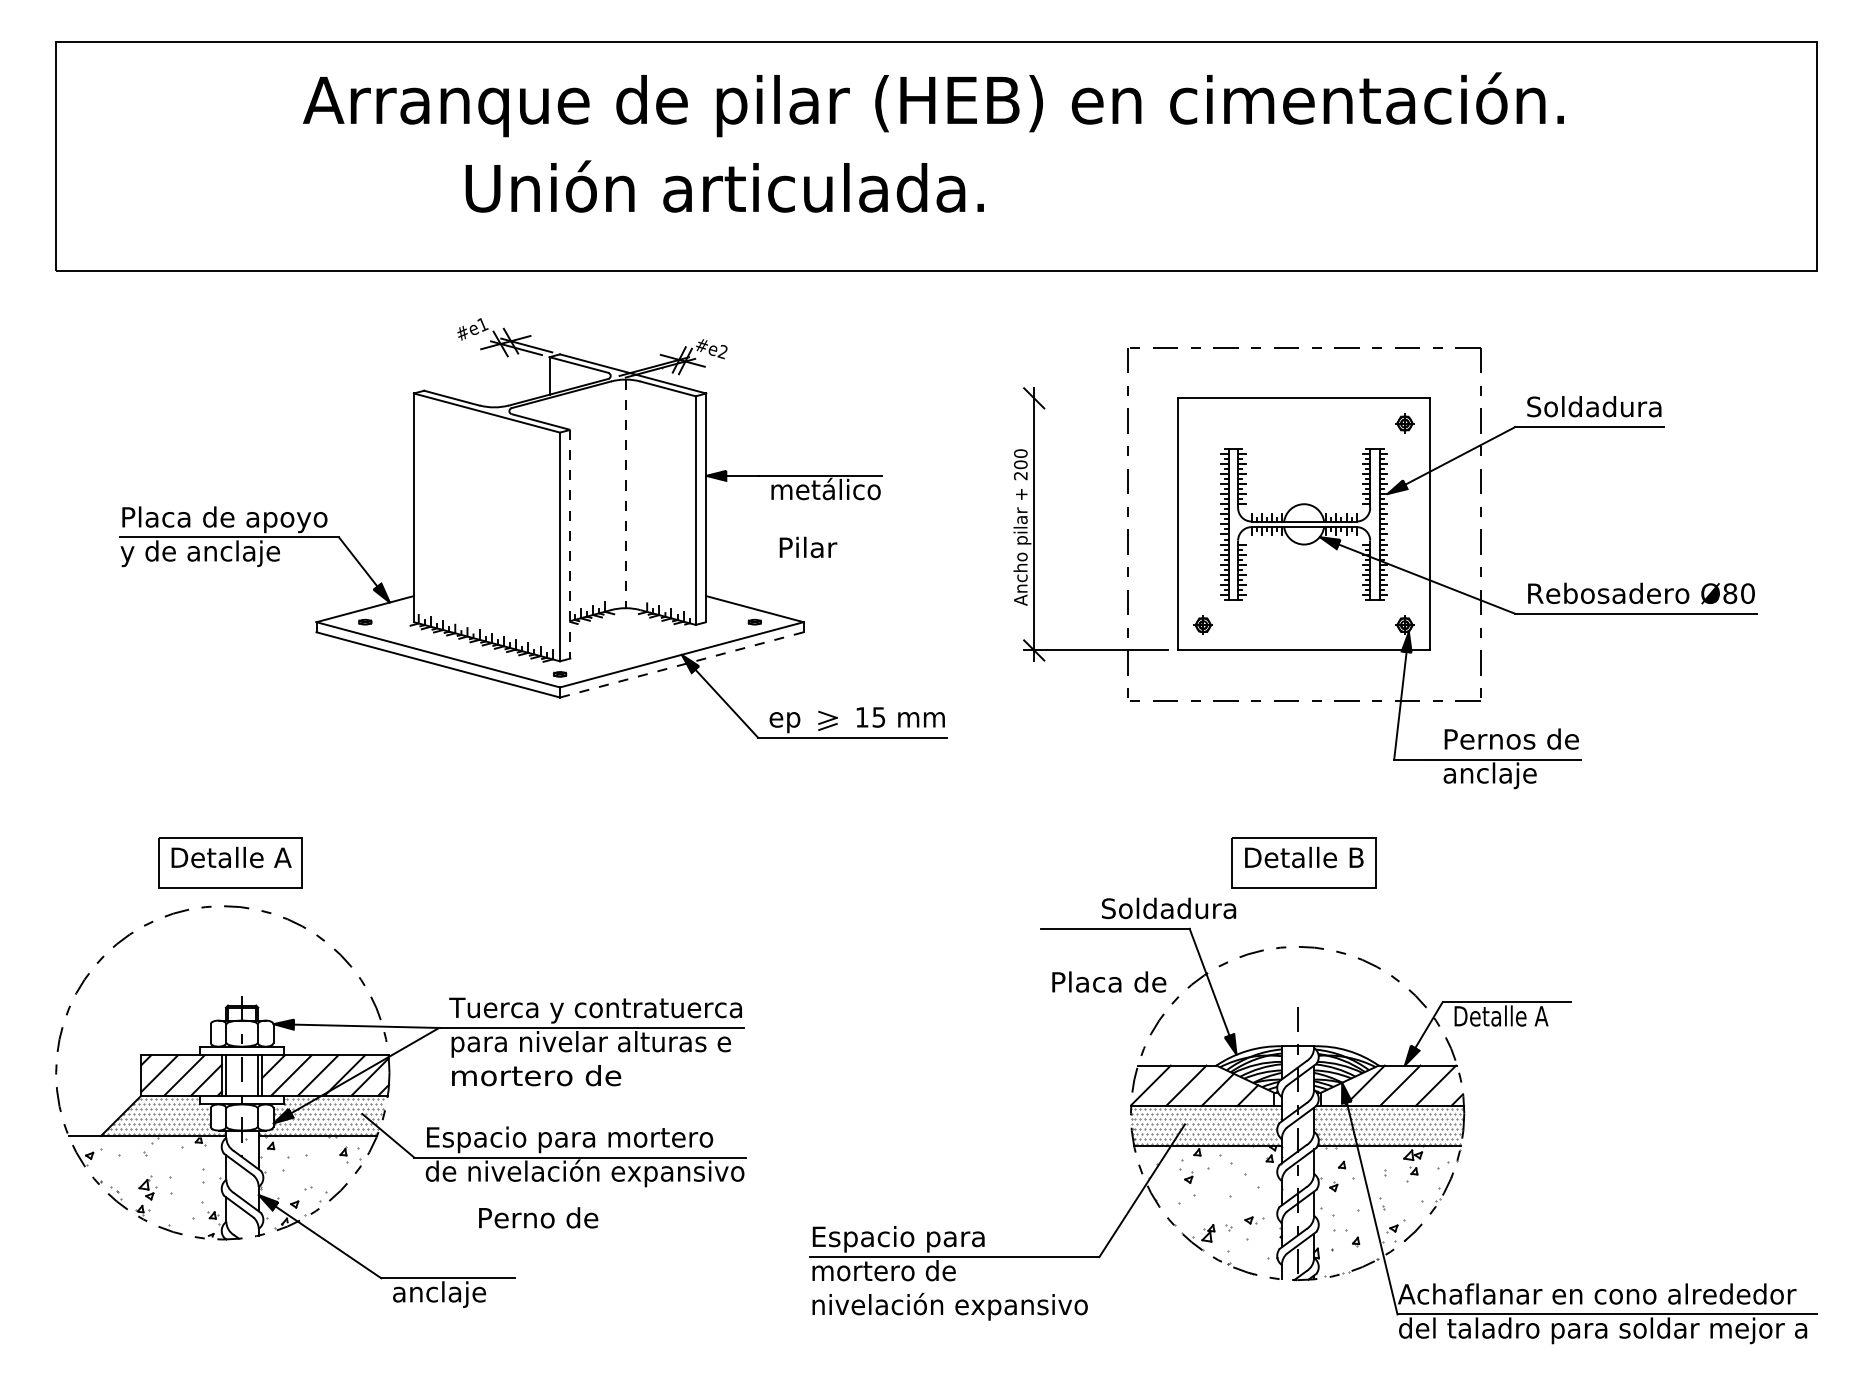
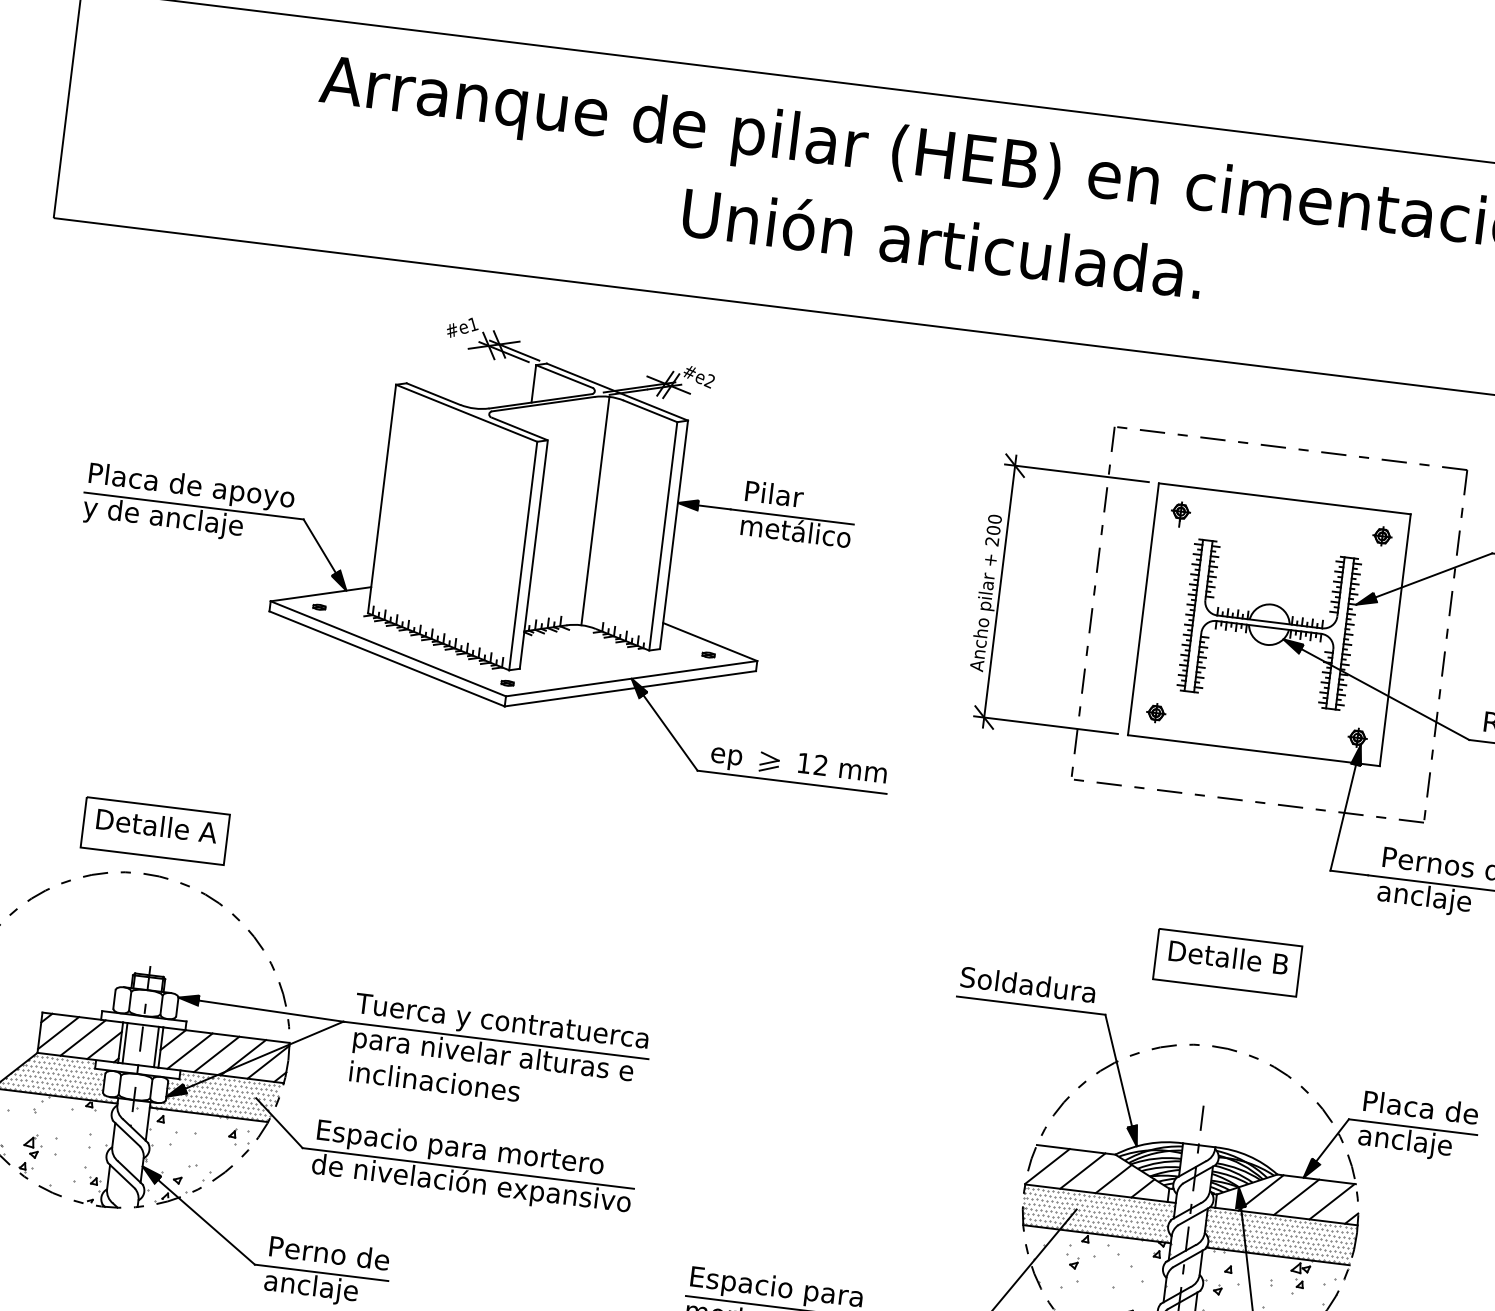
text: (724, 186) -> (942, 241), moved
line: (1096, 398) -> (1077, 473), added
part: (1202, 426) -> (1179, 514), added
line: (625, 494) -> (595, 511), dashed -> solid
line: (570, 544) -> (533, 554), dashed -> solid
text: (808, 547) -> (774, 494), moved
line: (682, 664) -> (631, 688), dashed -> solid
text: (878, 717) -> (820, 765), 15 -> 12
text: (1169, 908) -> (1028, 984), moved
text: (1109, 981) -> (1421, 1106), moved
text: (1501, 1018) -> (1405, 1142), Detalle A -> anclaje
text: (536, 1075) -> (434, 1081), mortero de -> inclinaciones
text: (538, 1217) -> (329, 1252), moved

